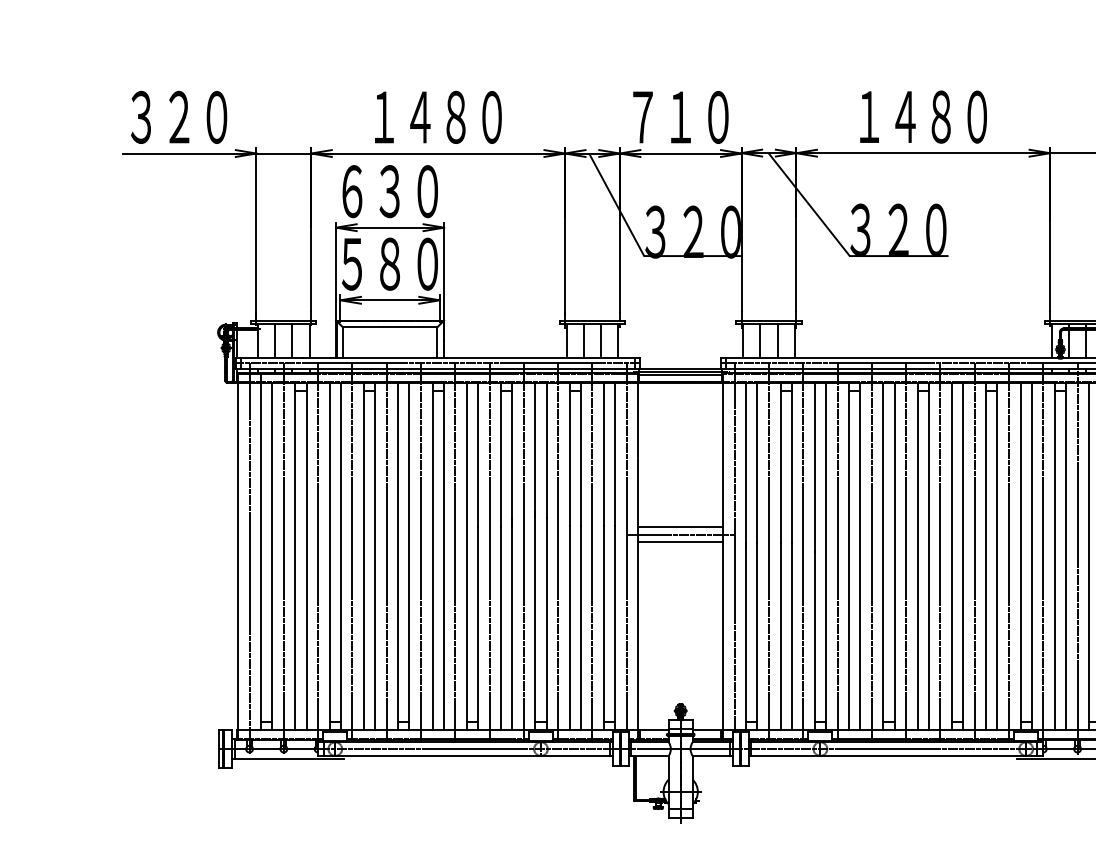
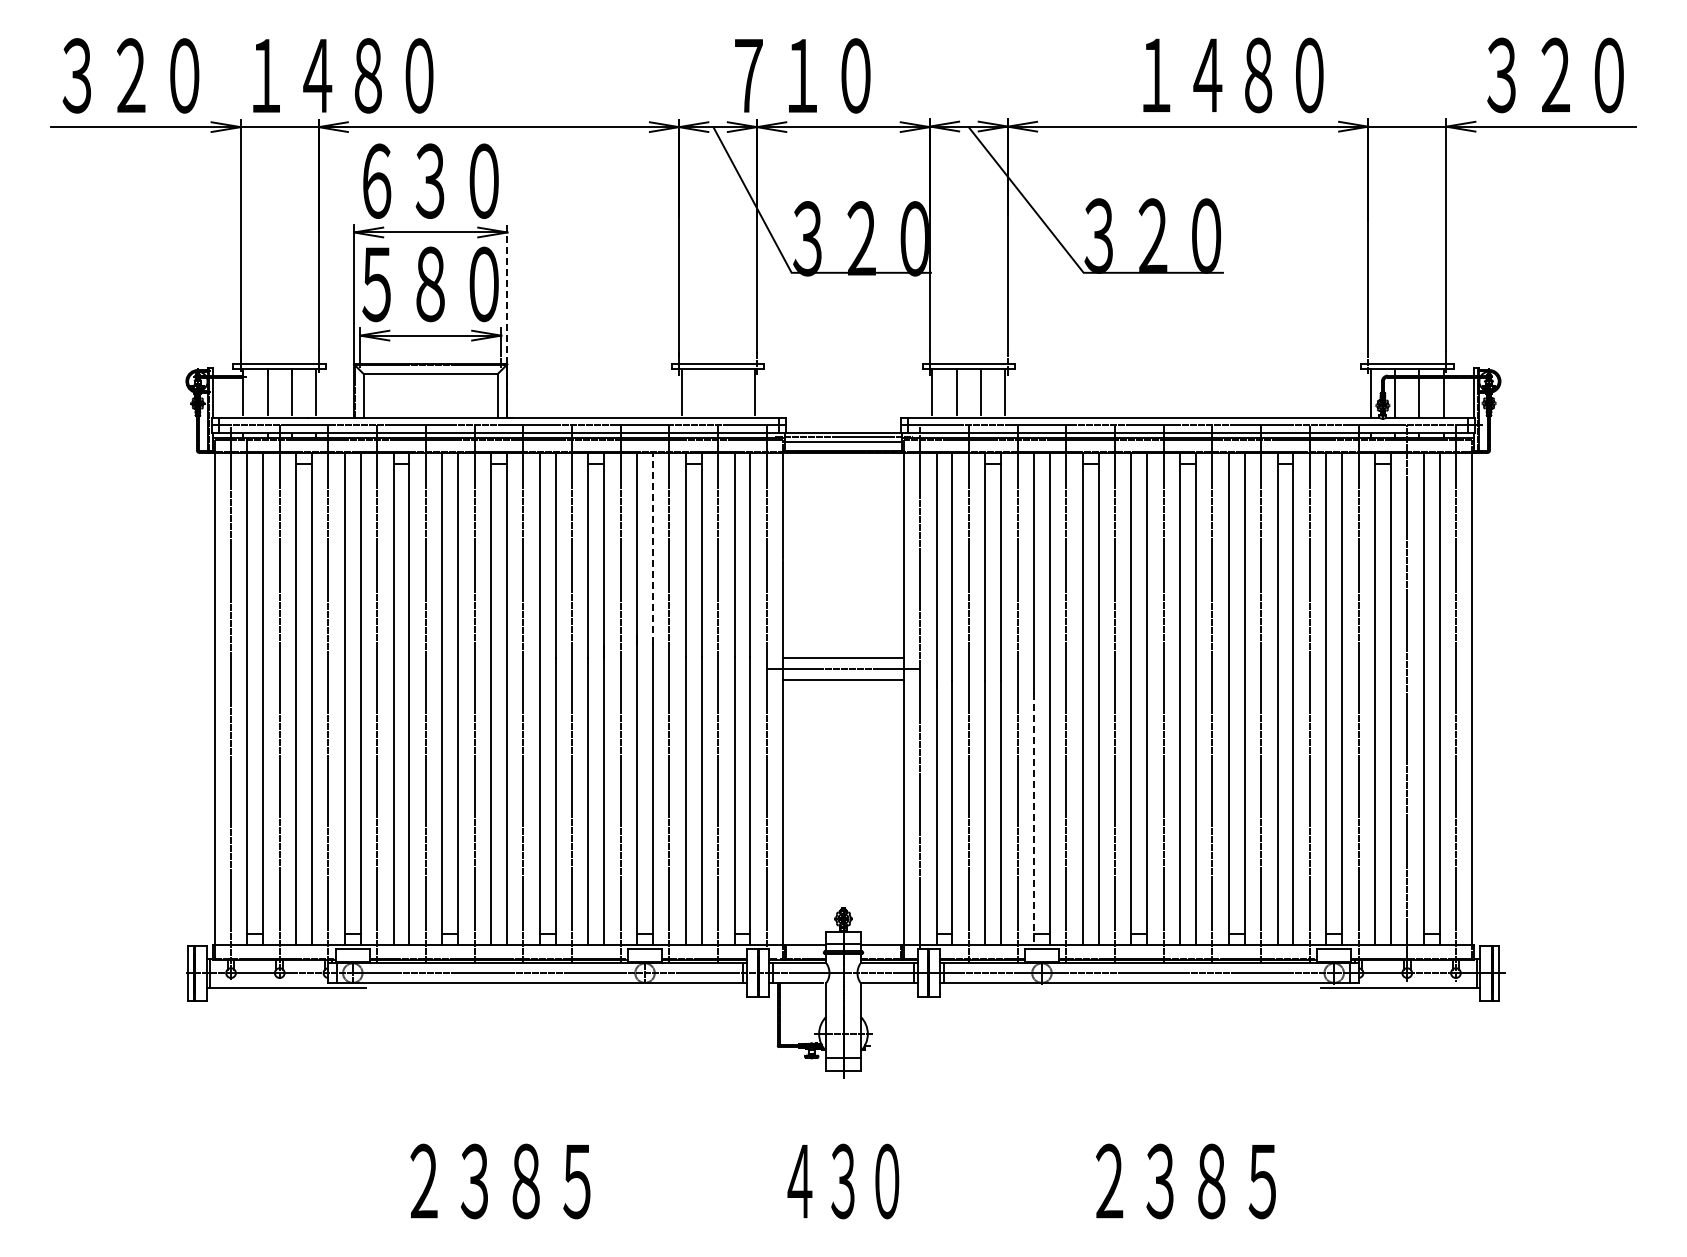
text: (438, 117) -> (343, 75), moved
text: (680, 117) -> (802, 75), moved
text: (923, 117) -> (1233, 75), moved
line: (444, 271) -> (507, 294), solid -> dashed
line: (583, 339) -> (705, 391), removed
line: (601, 339) -> (730, 391), removed
line: (546, 450) -> (652, 548), solid -> dashed
line: (815, 640) -> (1034, 819), solid -> dashed

